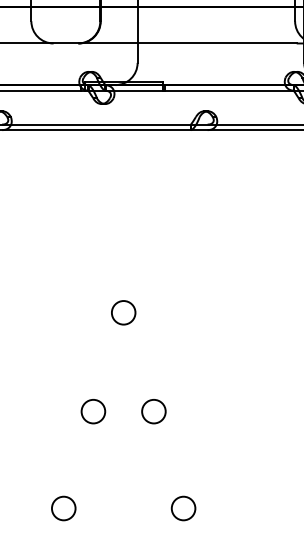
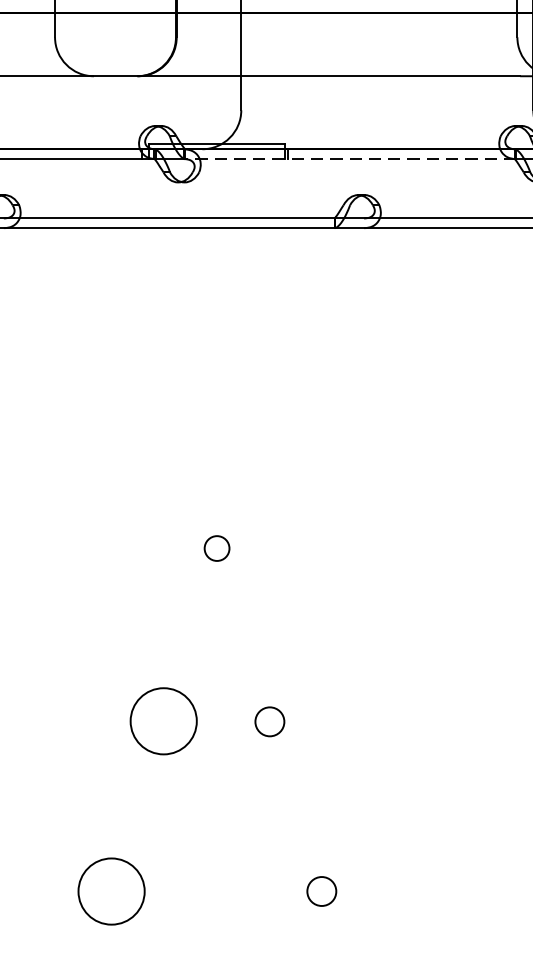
line: (199, 90) -> (349, 158), solid -> dashed
circle: (123, 312) -> (216, 547), size x0.6
circle: (93, 411) -> (163, 721), size x1.6
circle: (153, 411) -> (269, 721), size x0.7
circle: (63, 508) -> (111, 891), size x1.6
circle: (183, 508) -> (321, 891), size x0.7

